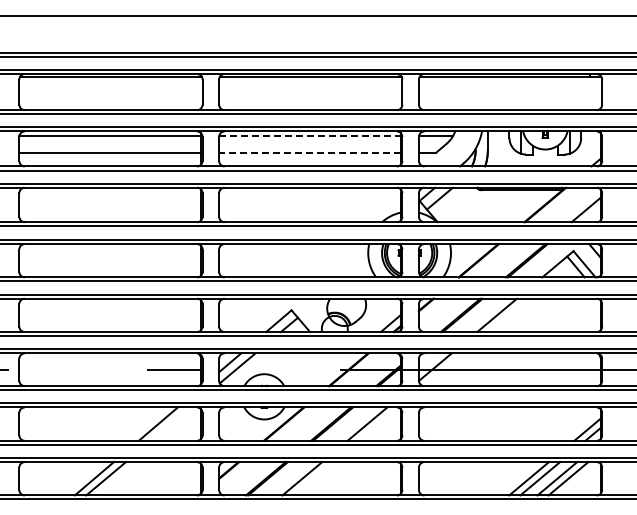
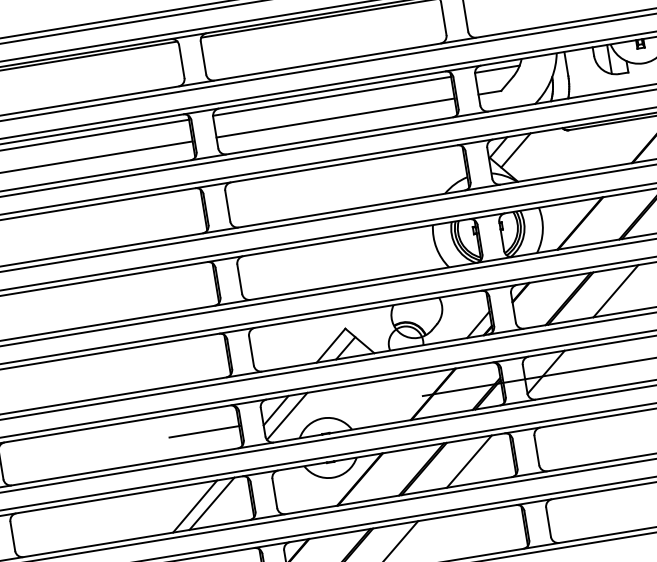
line: (309, 136) -> (331, 96), dashed -> solid
line: (309, 152) -> (334, 117), dashed -> solid
line: (171, 423) -> (212, 502), added

